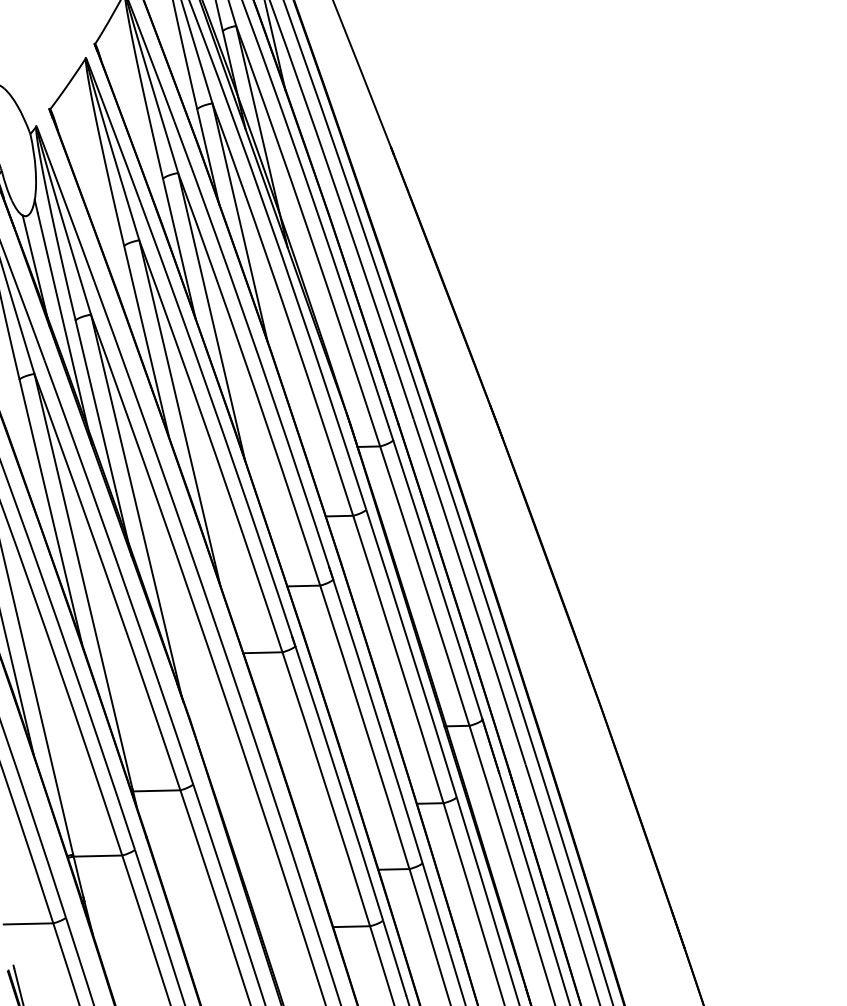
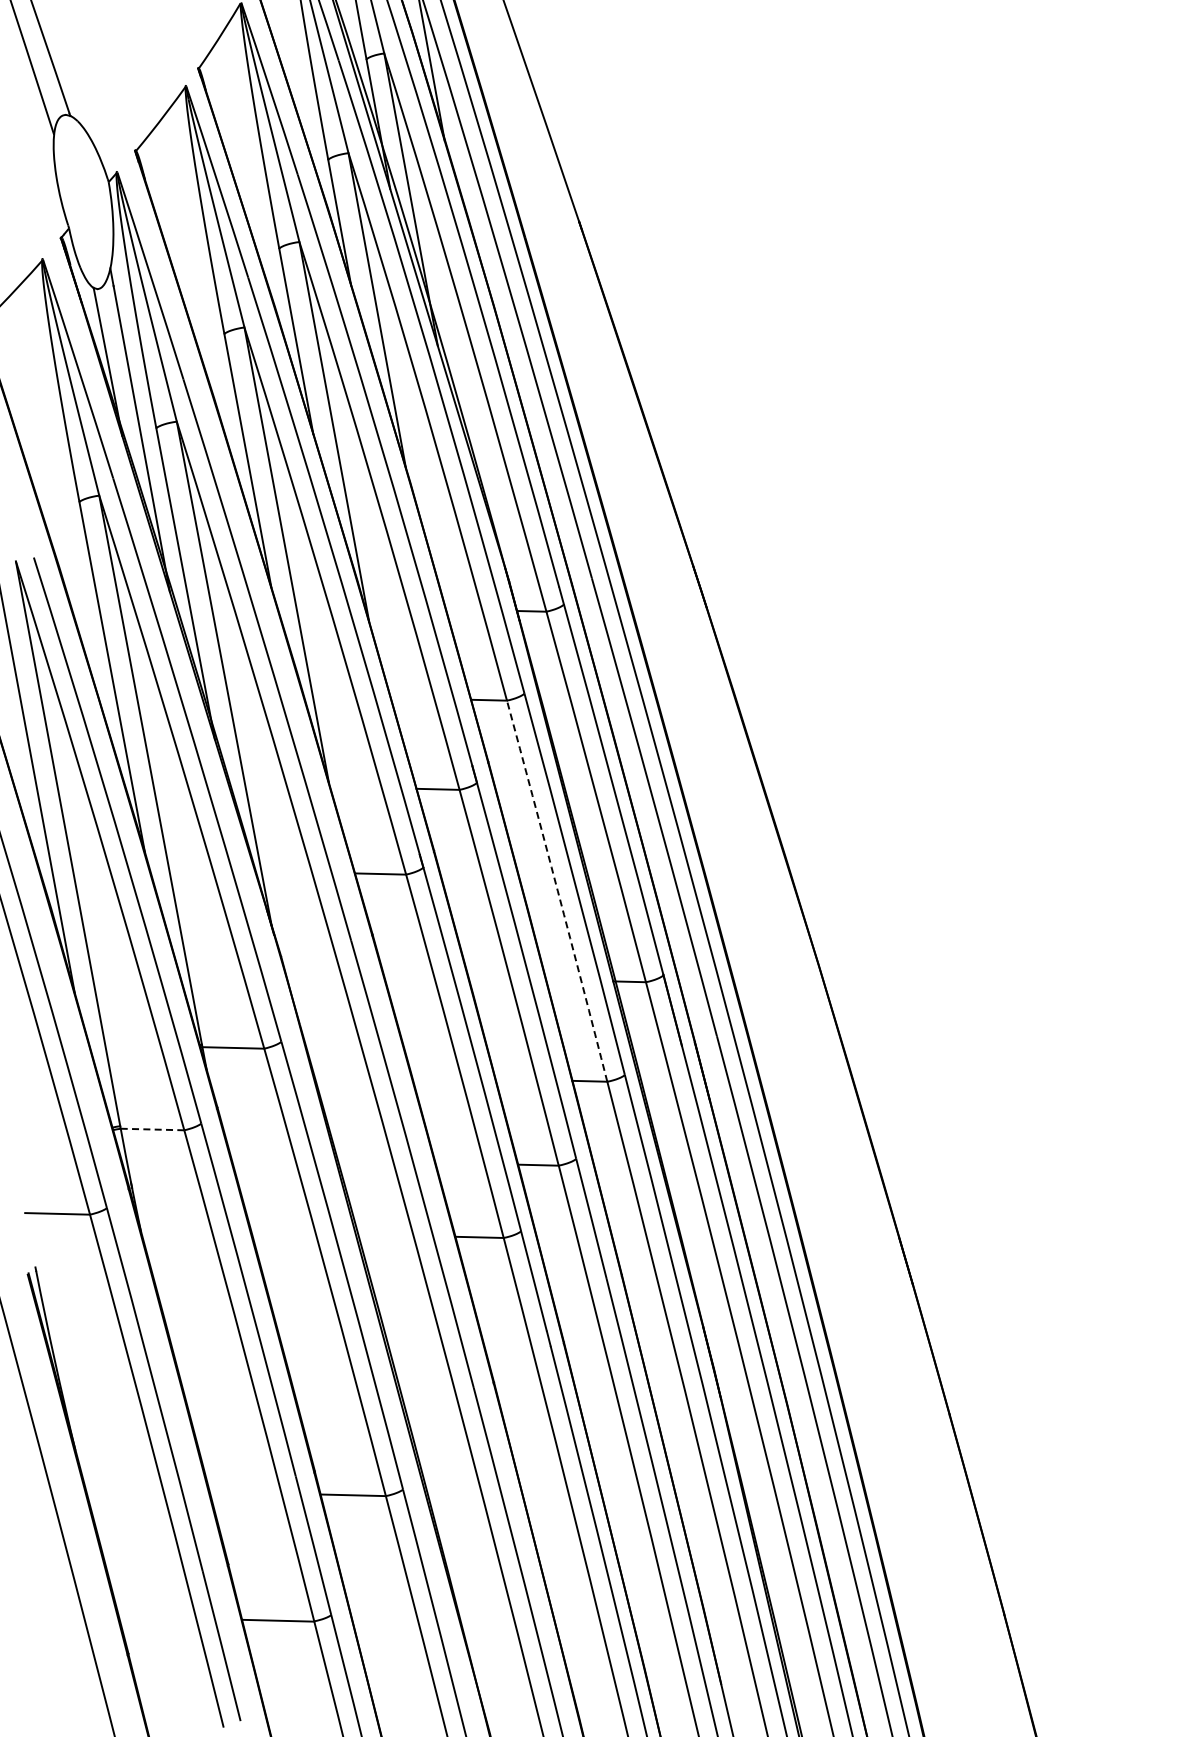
arc: (398, 659) -> (557, 891), solid -> dashed
line: (97, 856) -> (152, 1129), solid -> dashed

